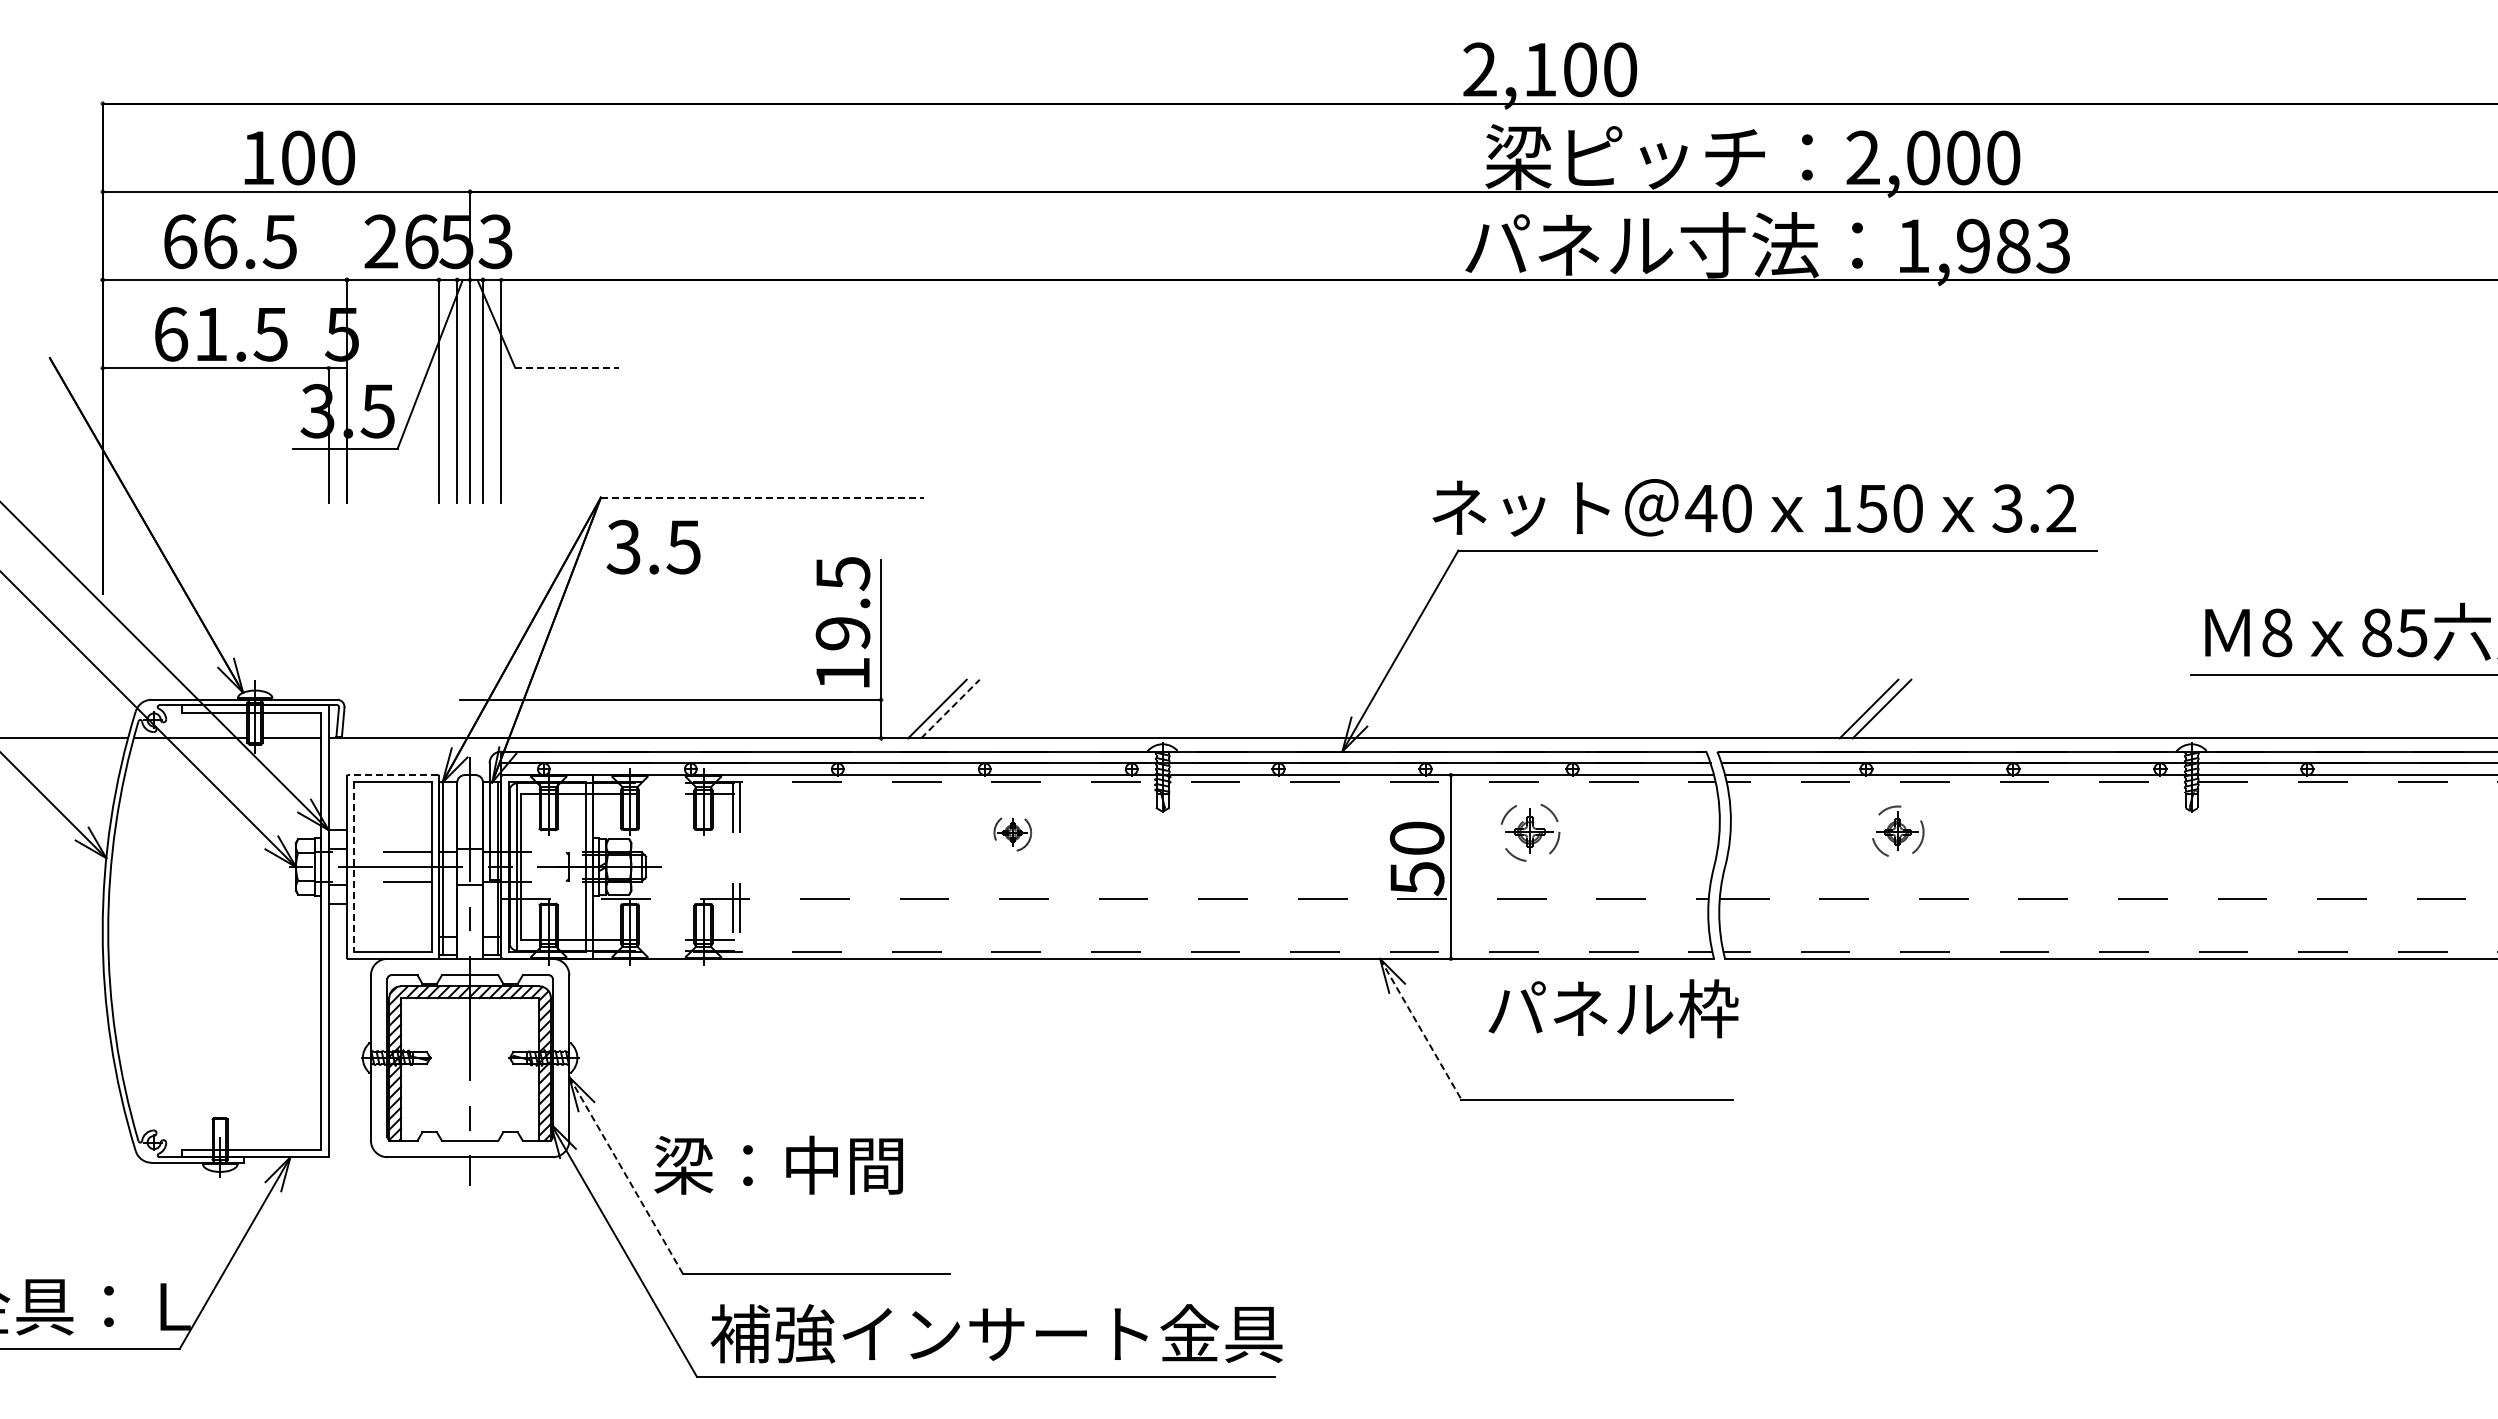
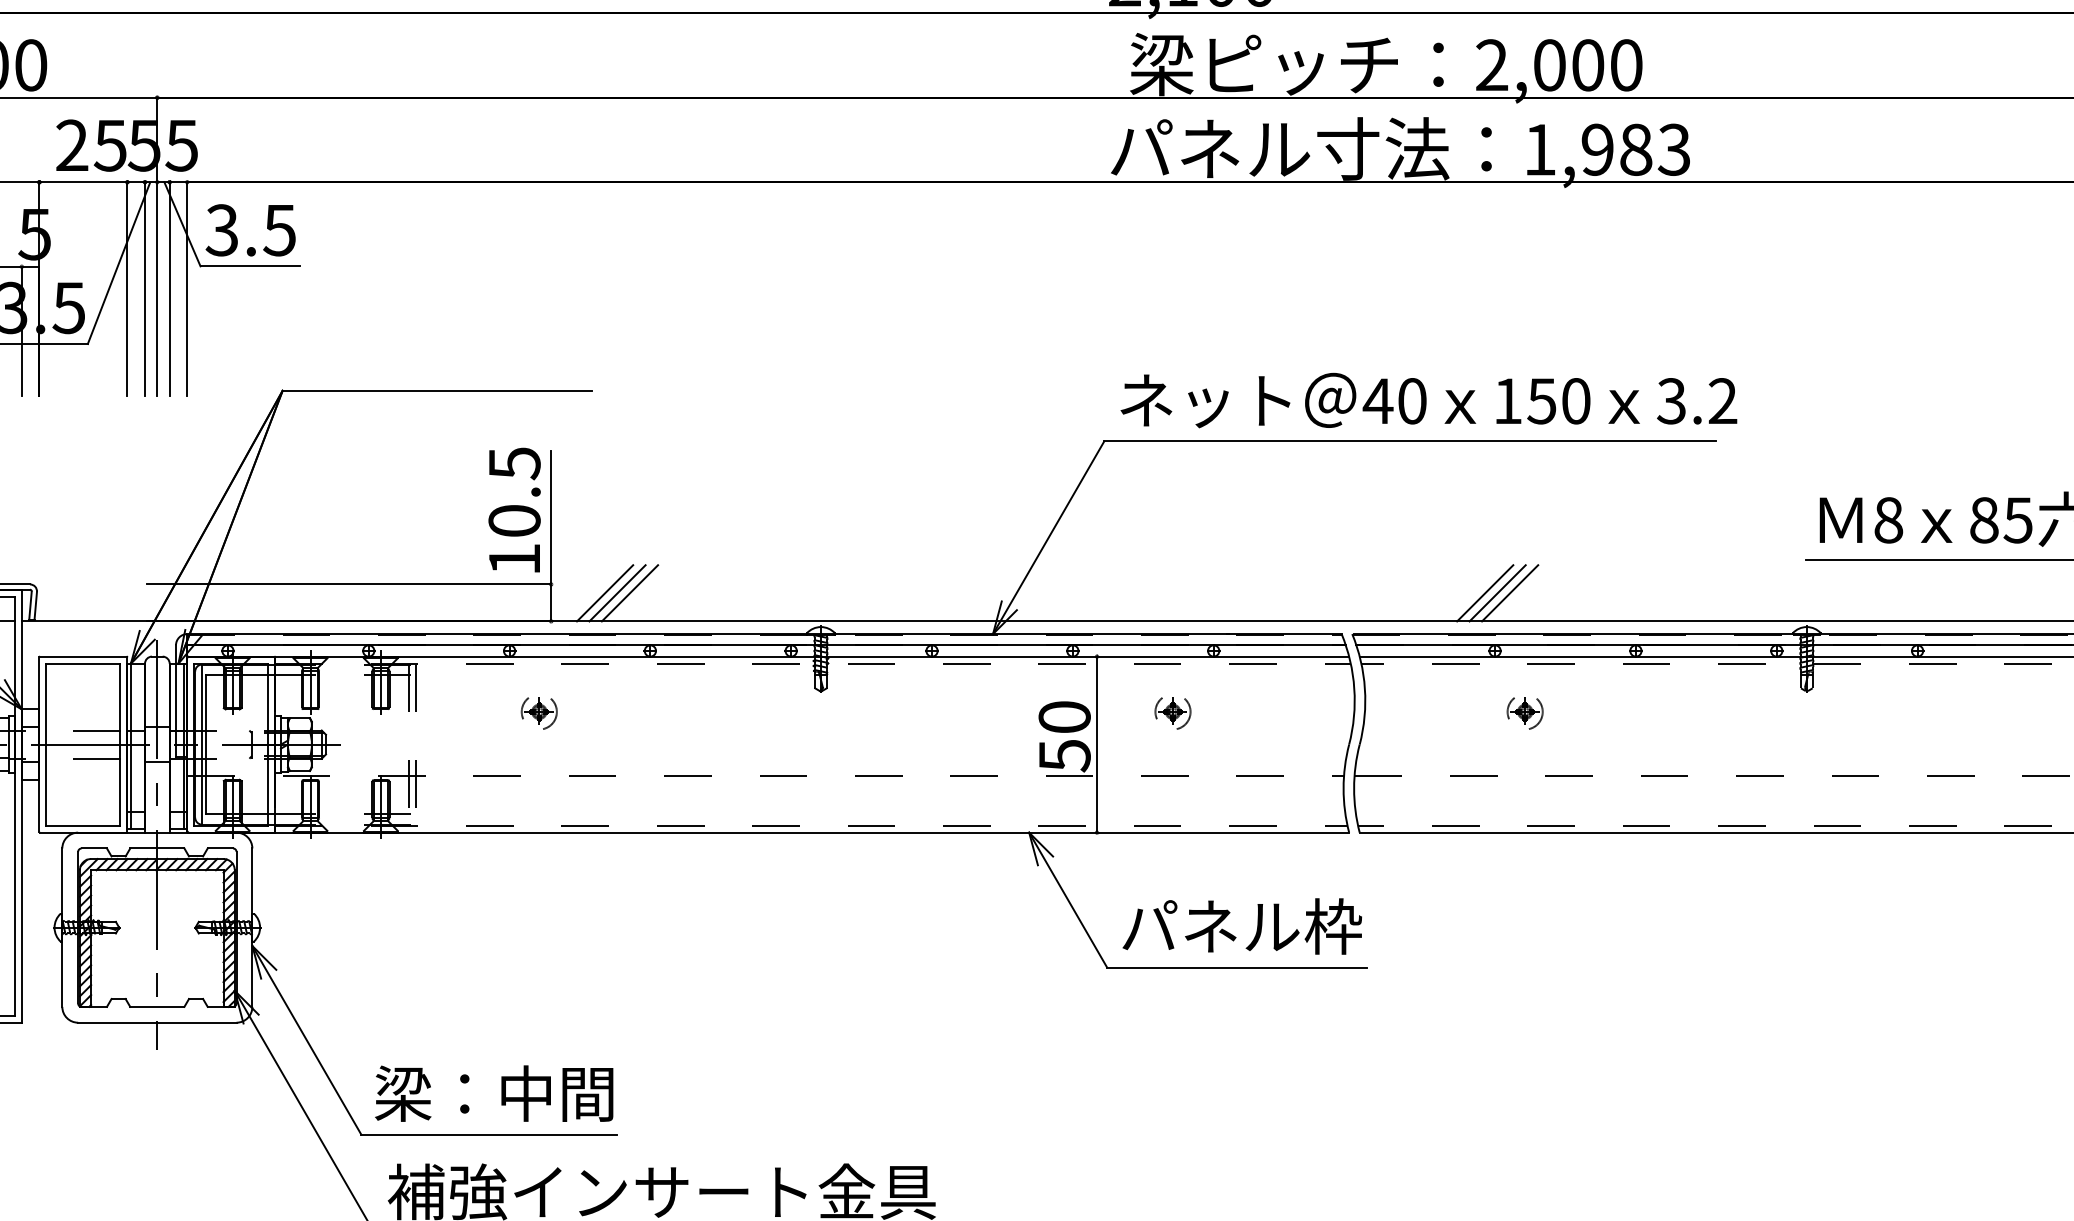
text: (420, 241) -> (109, 145), 26 -> 25
text: (495, 241) -> (181, 145), 3 -> 5
line: (566, 367) -> (249, 266), dashed -> solid
line: (762, 497) -> (437, 390), dashed -> solid
text: (1753, 507) -> (1428, 400), moved
text: (653, 546) -> (250, 229), moved
text: (842, 633) -> (514, 520), 19.5 -> 10.5
line: (950, 708) -> (617, 592), dashed -> solid
line: (963, 708) -> (630, 592), added
line: (1855, 708) -> (1484, 592), added
line: (392, 775) -> (82, 656), dashed -> solid
part: (1012, 834) -> (539, 713), moved
part: (1530, 834) -> (1173, 713), size x0.62
part: (1897, 834) -> (1524, 713), size x0.71
line: (354, 866) -> (46, 744), dashed -> solid
text: (1613, 1008) -> (1242, 926), moved
line: (1421, 1029) -> (1068, 900), dashed -> solid
text: (778, 1164) -> (493, 1092), moved
line: (626, 1175) -> (307, 1040), dashed -> solid

